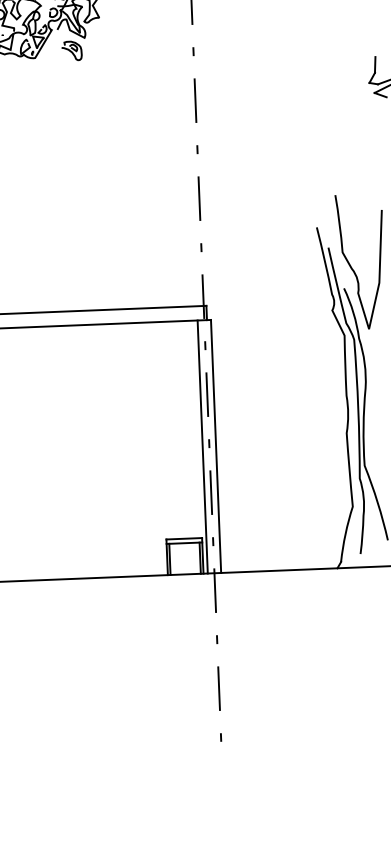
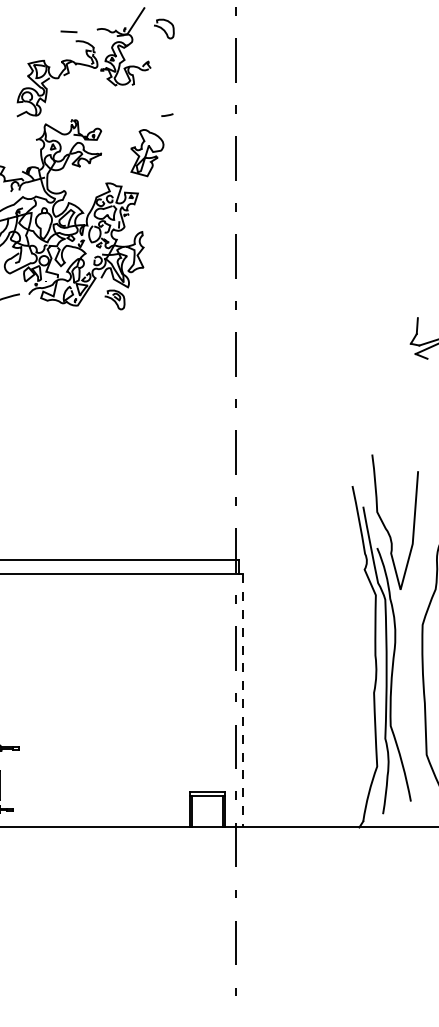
line: (202, 446) -> (229, 700), removed
line: (216, 446) -> (243, 700), solid -> dashed

